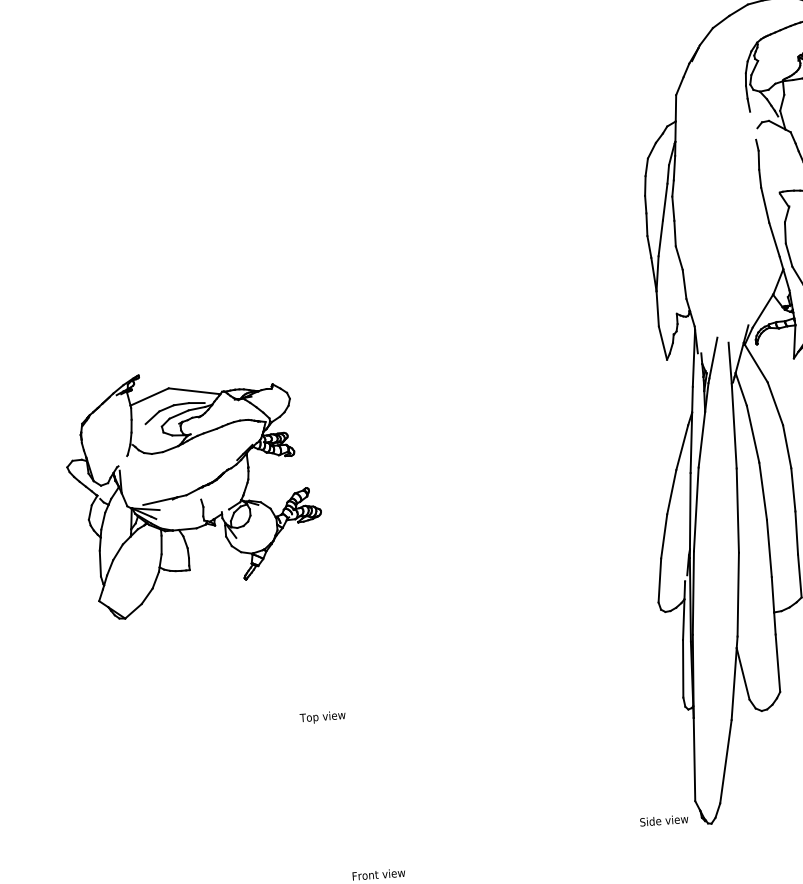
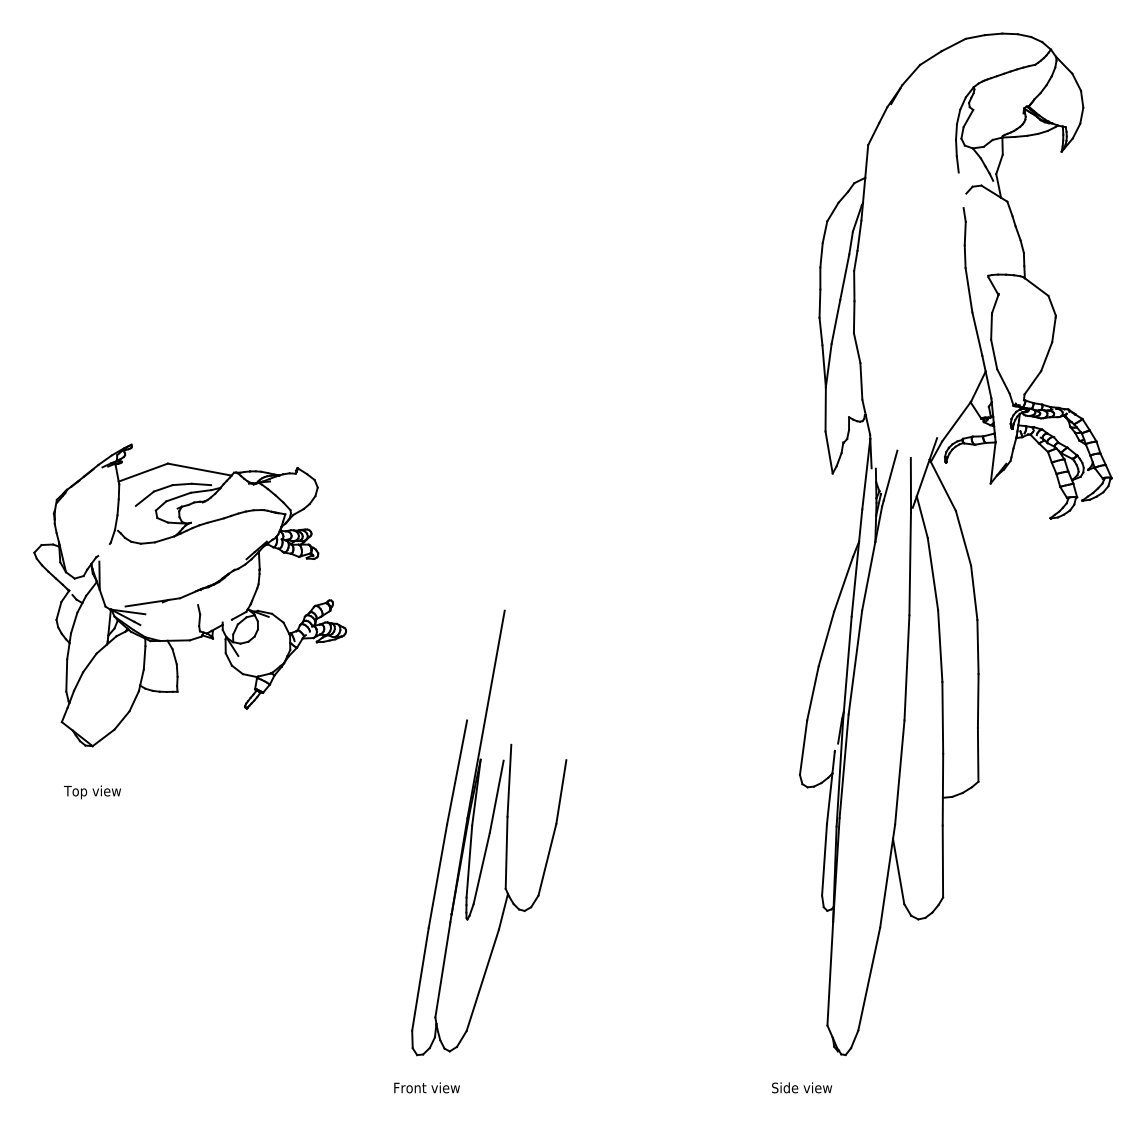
part: (194, 492) -> (190, 595), moved
part: (413, 666) -> (489, 832), added
text: (322, 717) -> (92, 792), moved
text: (664, 820) -> (802, 1087), moved

